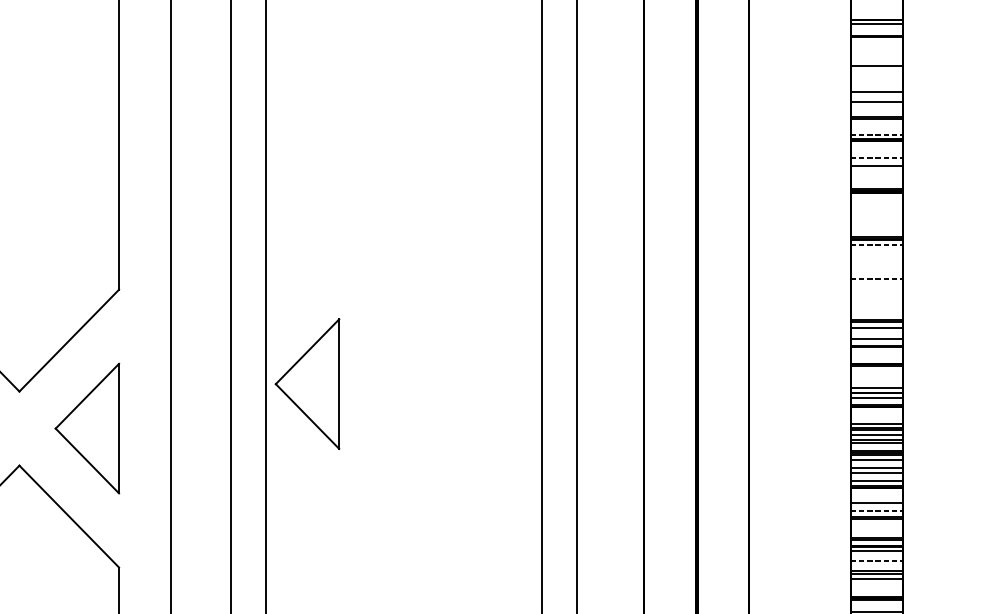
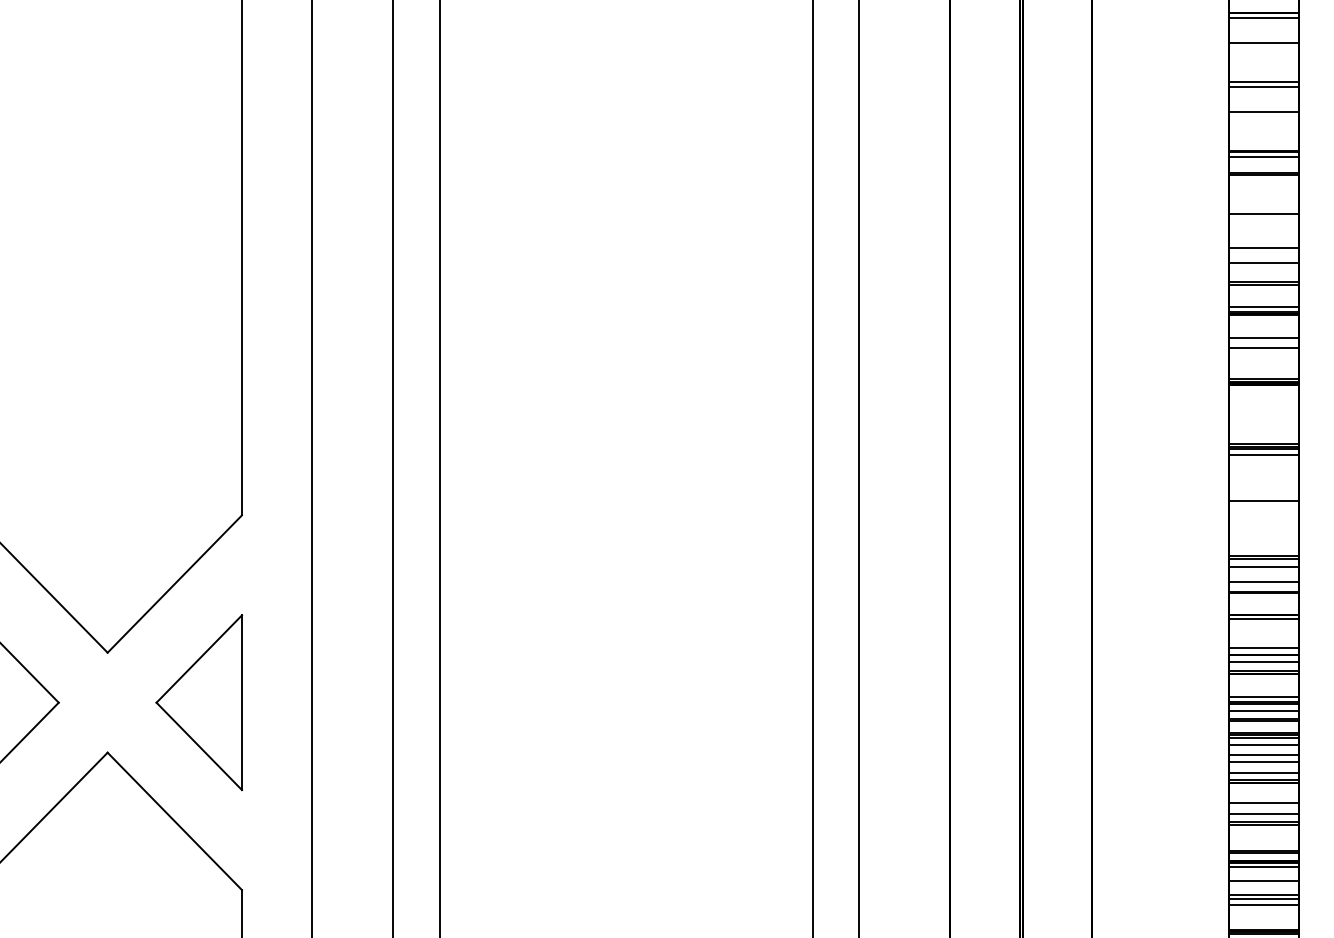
line: (877, 135) -> (1264, 307), dashed -> solid
line: (877, 158) -> (1264, 338), dashed -> solid
line: (877, 245) -> (1264, 455), dashed -> solid
line: (877, 278) -> (1264, 500), dashed -> solid
part: (307, 383) -> (496, 642), removed
line: (877, 511) -> (1264, 814), dashed -> solid
line: (877, 560) -> (1264, 880), dashed -> solid

